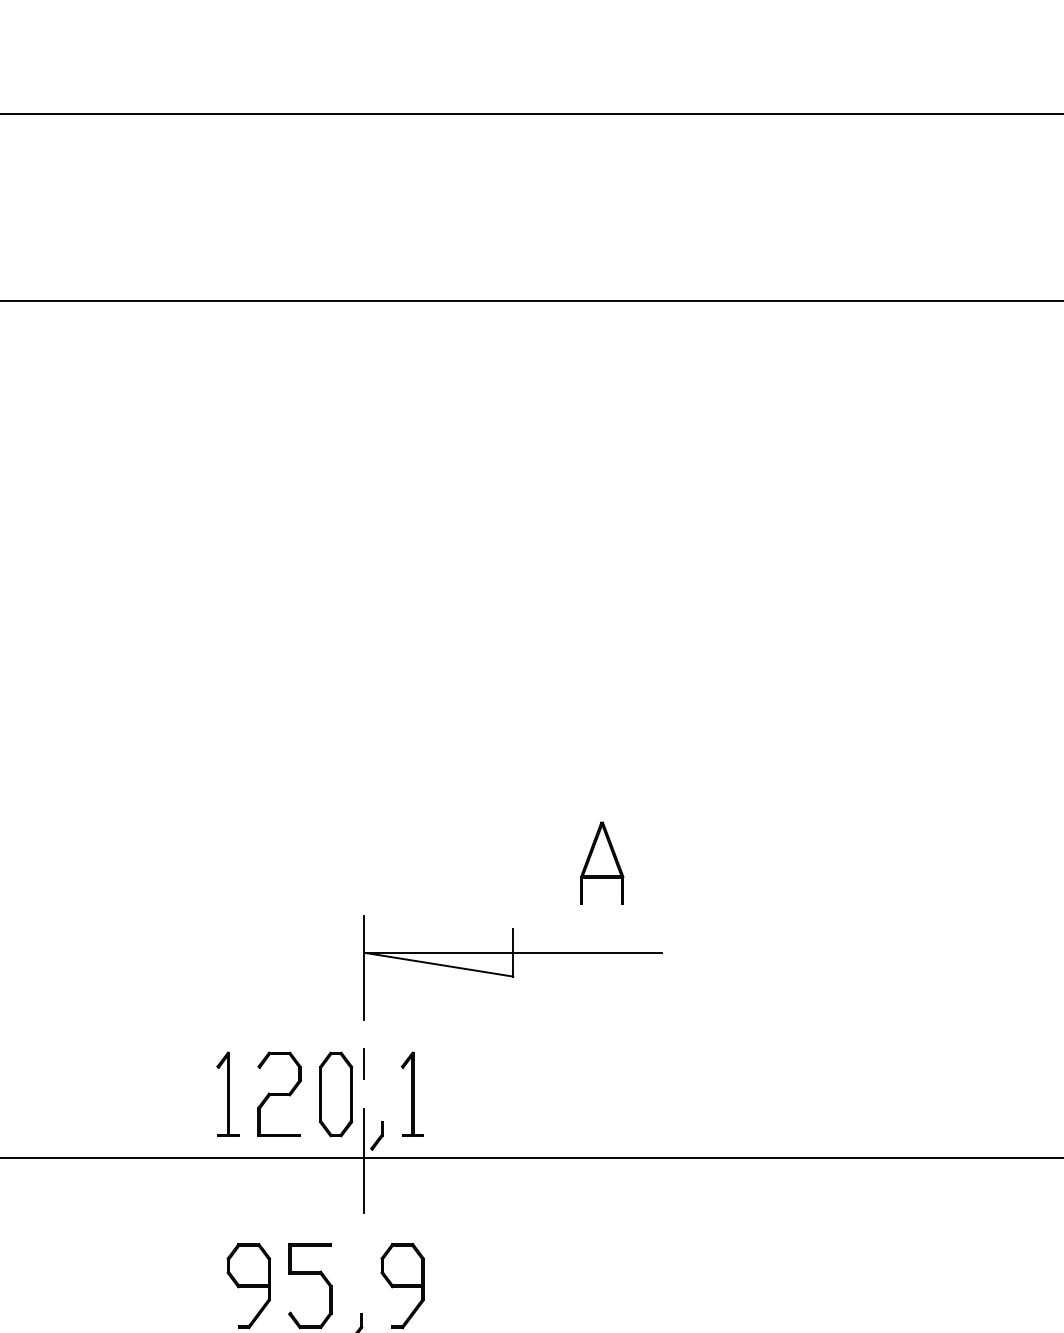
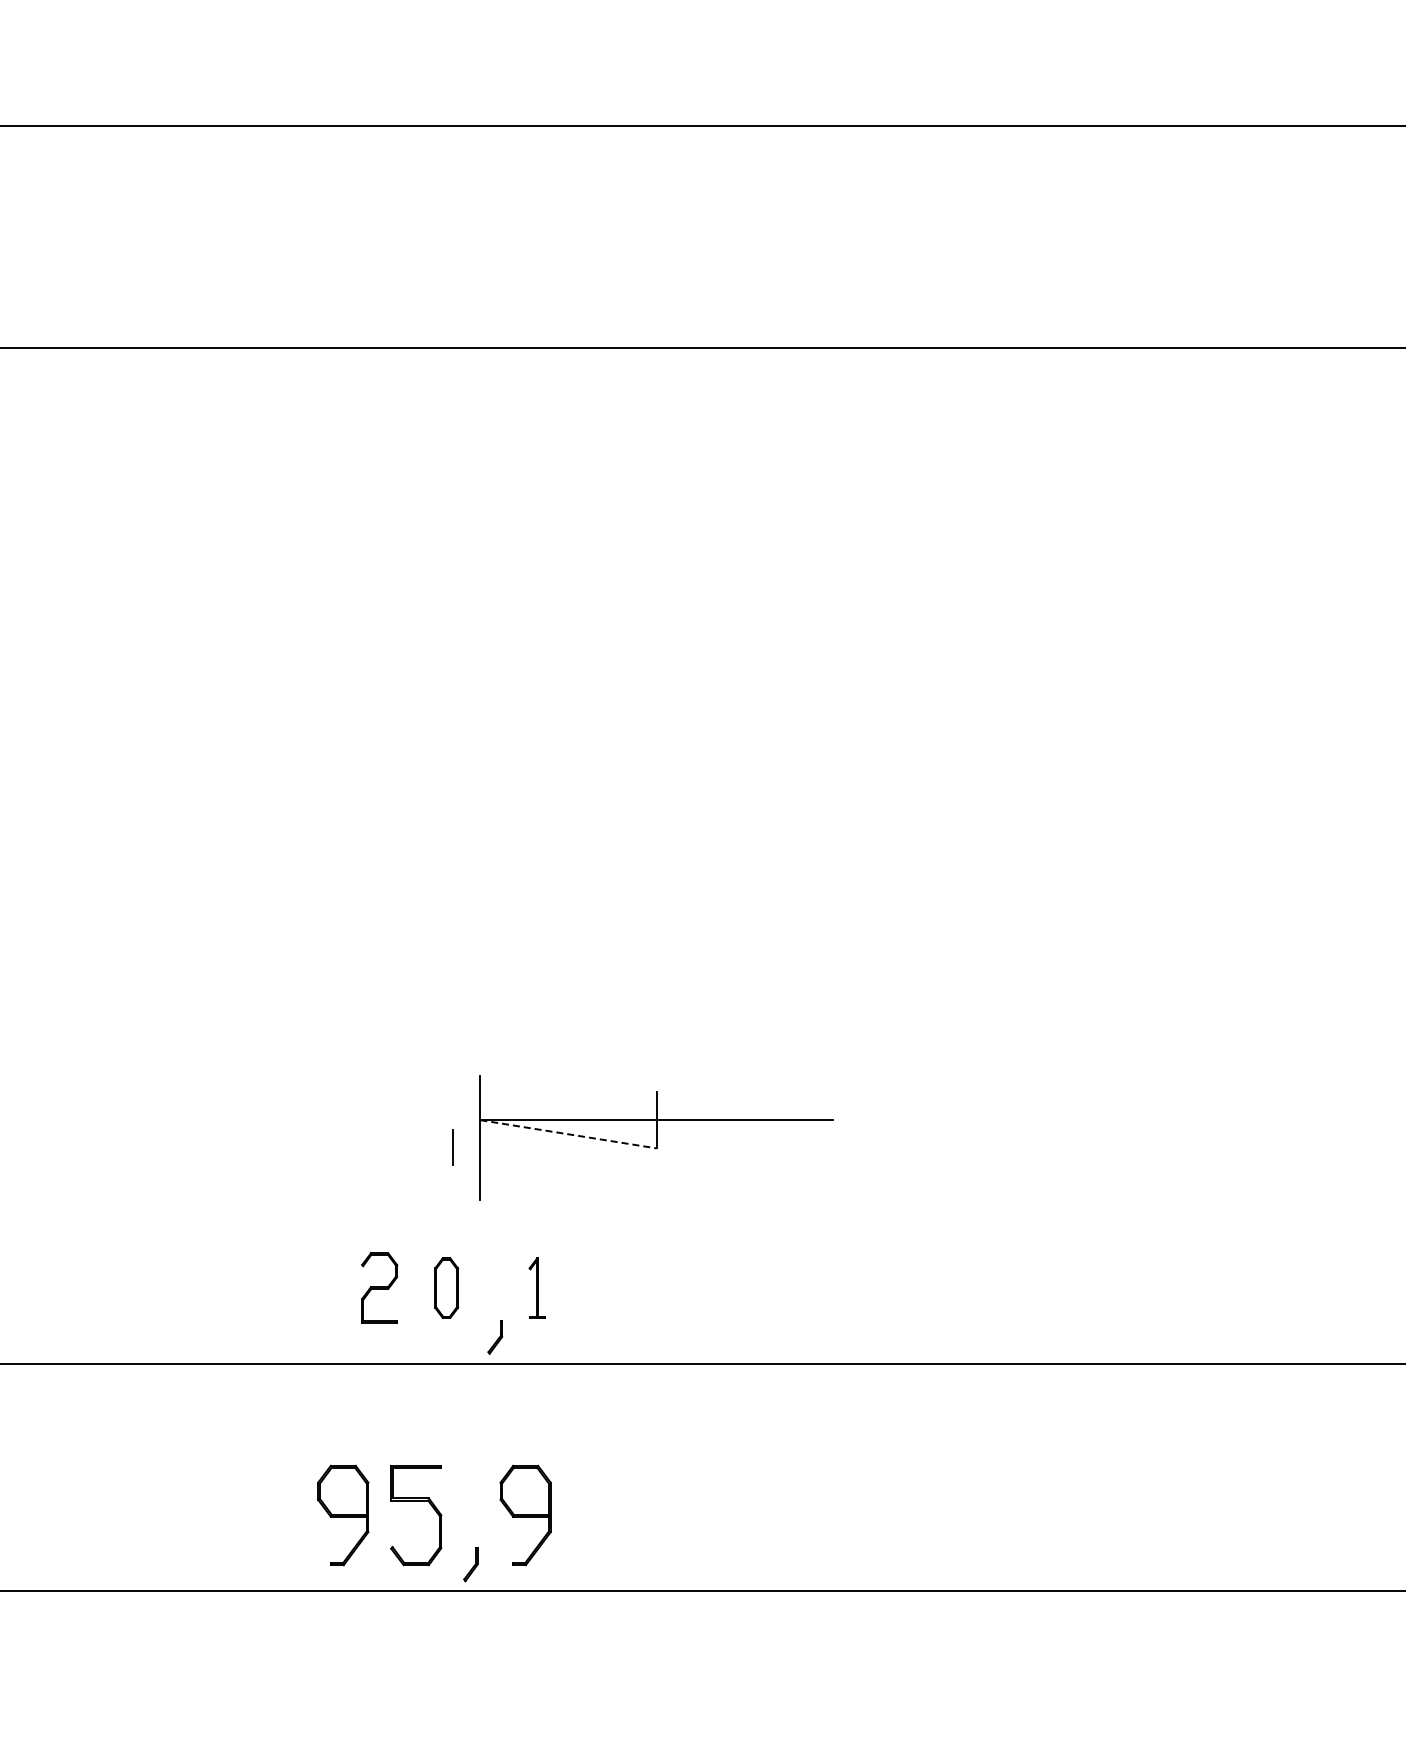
part: (602, 862) -> (762, 1013), removed
line: (439, 964) -> (569, 1134), solid -> dashed
line: (363, 1064) -> (452, 1147), moved
part: (227, 1093) -> (318, 1287), removed
part: (279, 1093) -> (379, 1287), size x0.7
part: (335, 1093) -> (446, 1287), size x0.6
part: (411, 1093) -> (536, 1287), size x0.6
line: (364, 1160) -> (480, 1366), removed

